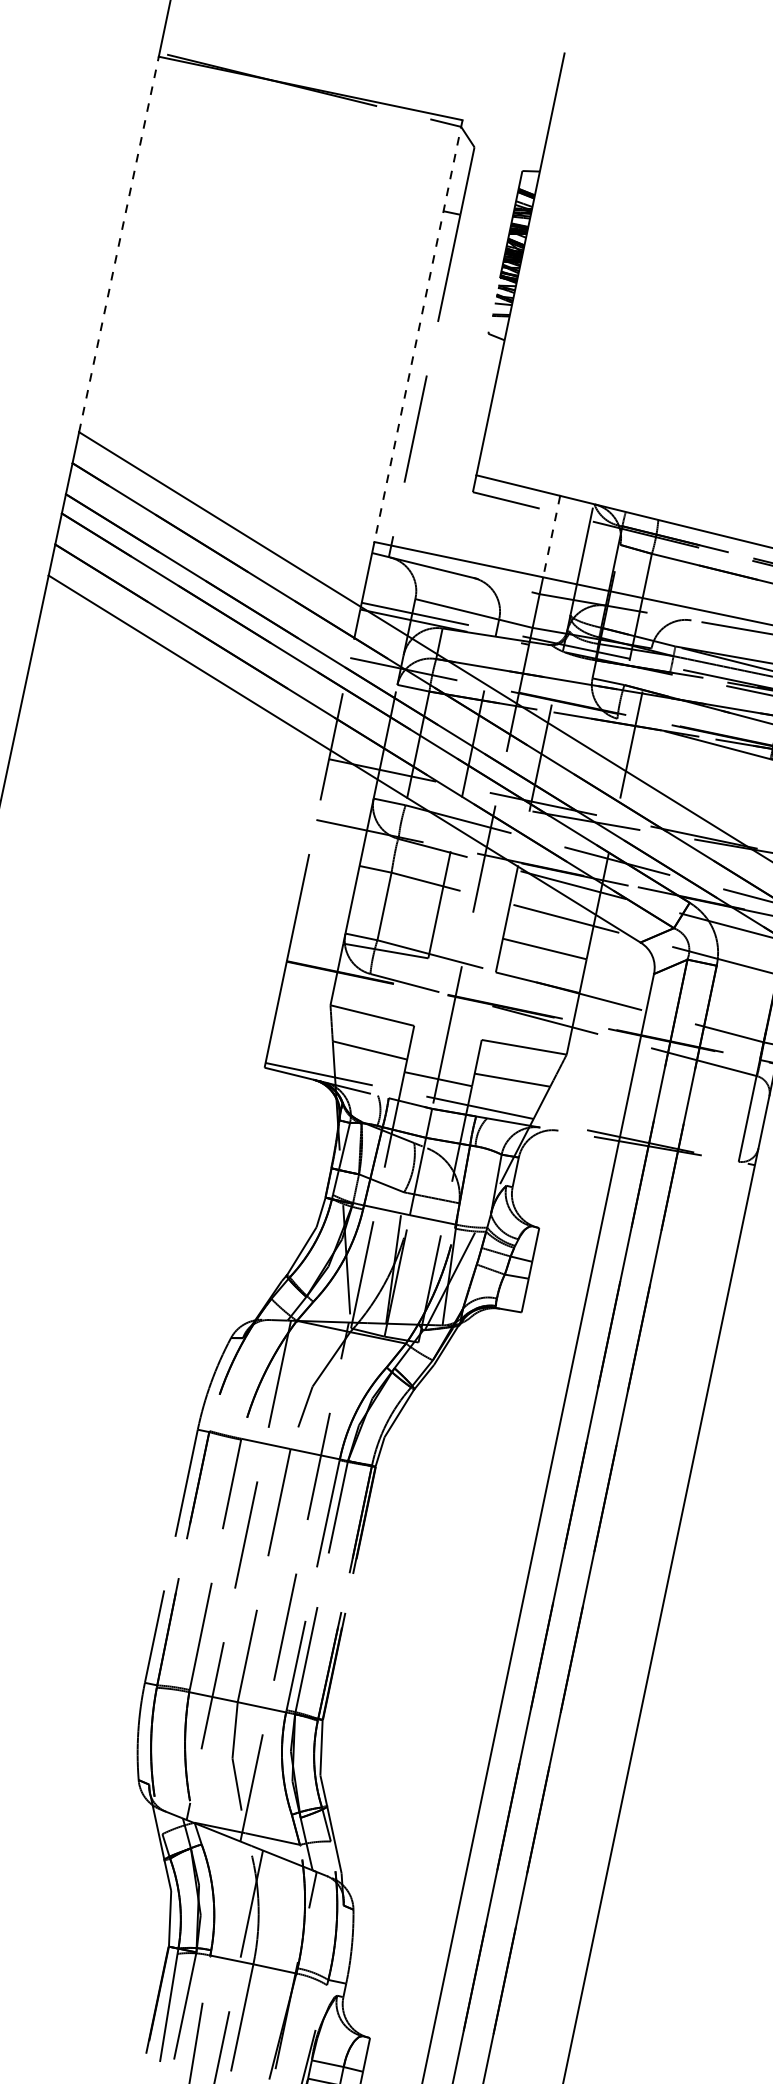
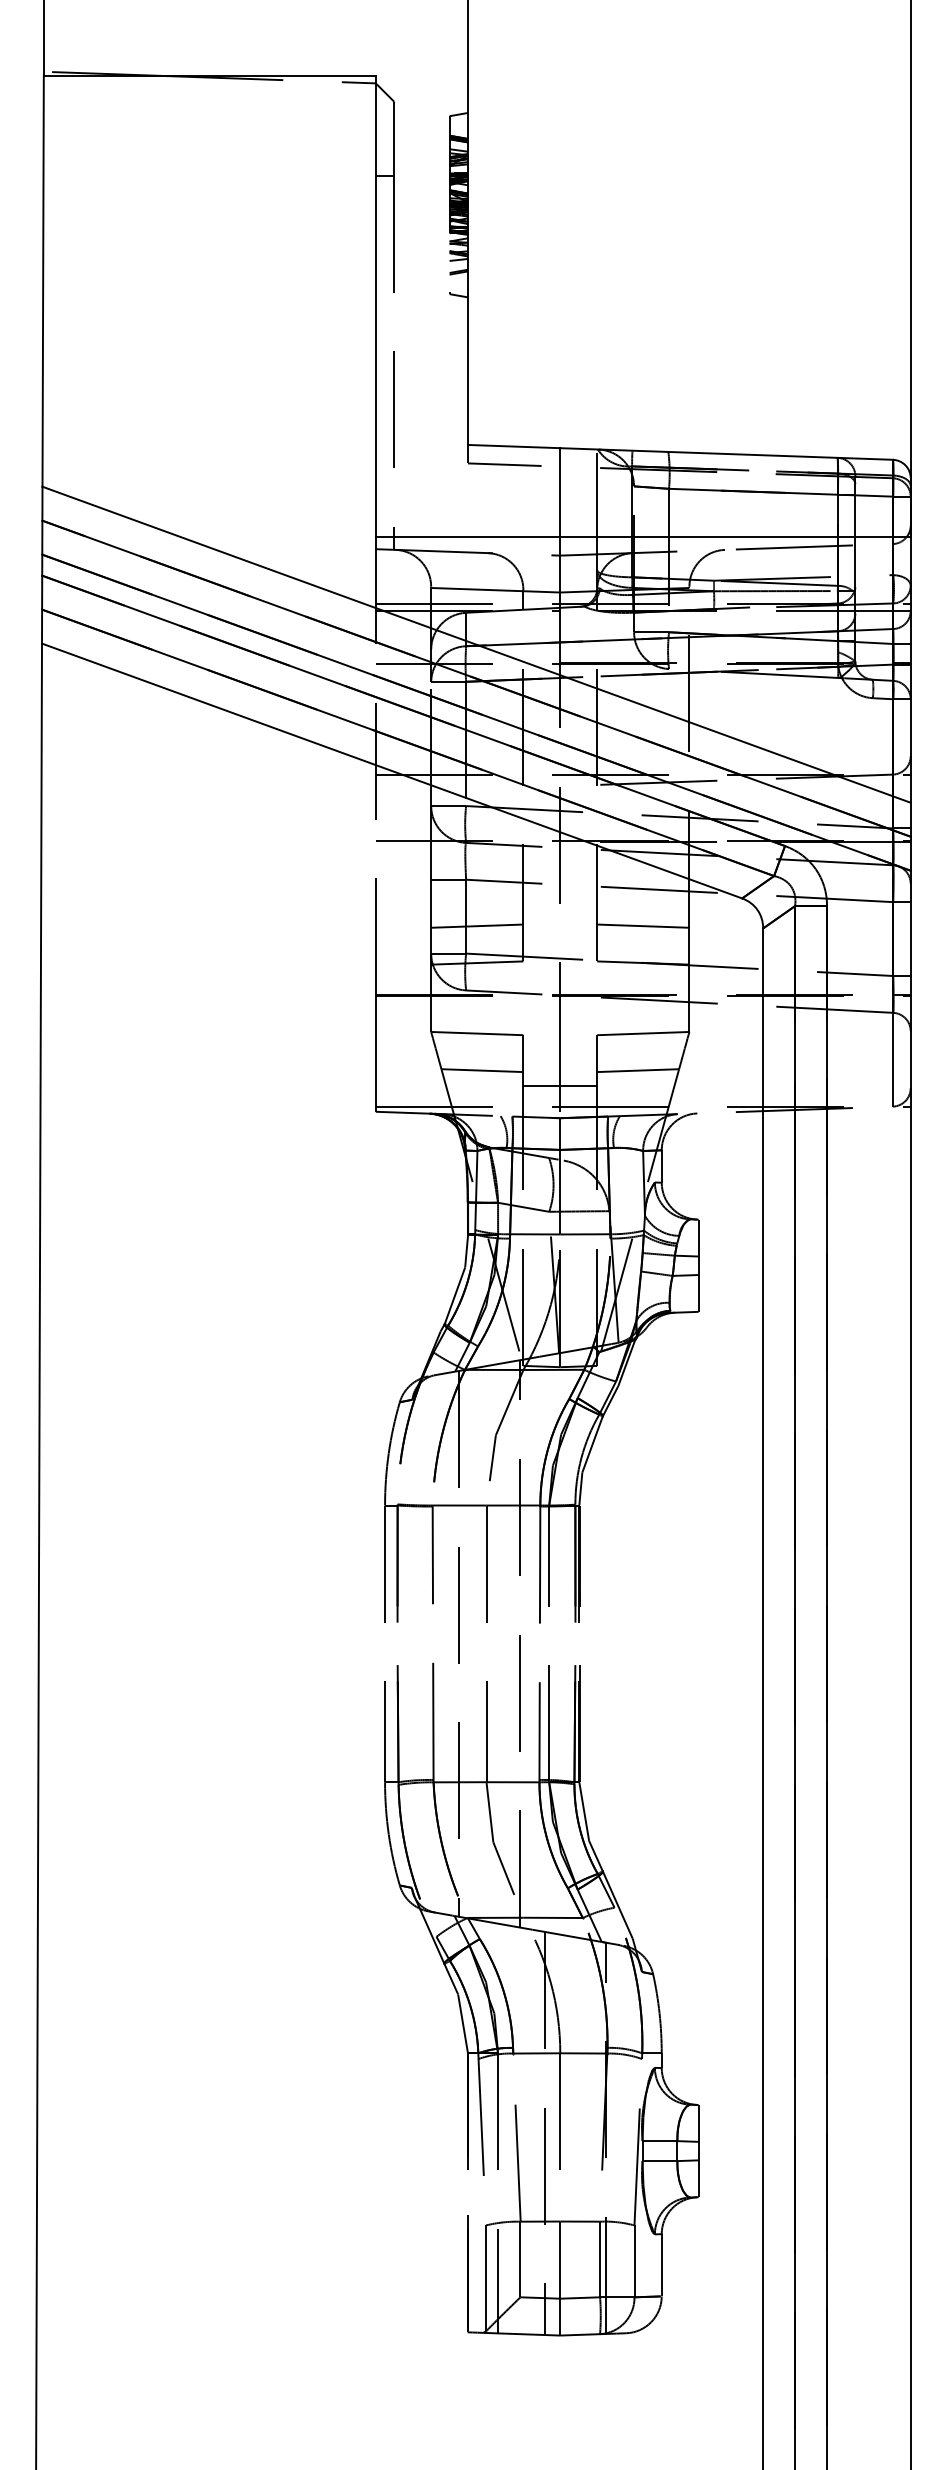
line: (119, 243) -> (43, 280), dashed -> solid
line: (418, 330) -> (375, 306), dashed -> solid
line: (551, 536) -> (560, 492), dashed -> solid
line: (393, 916) -> (477, 925), added

